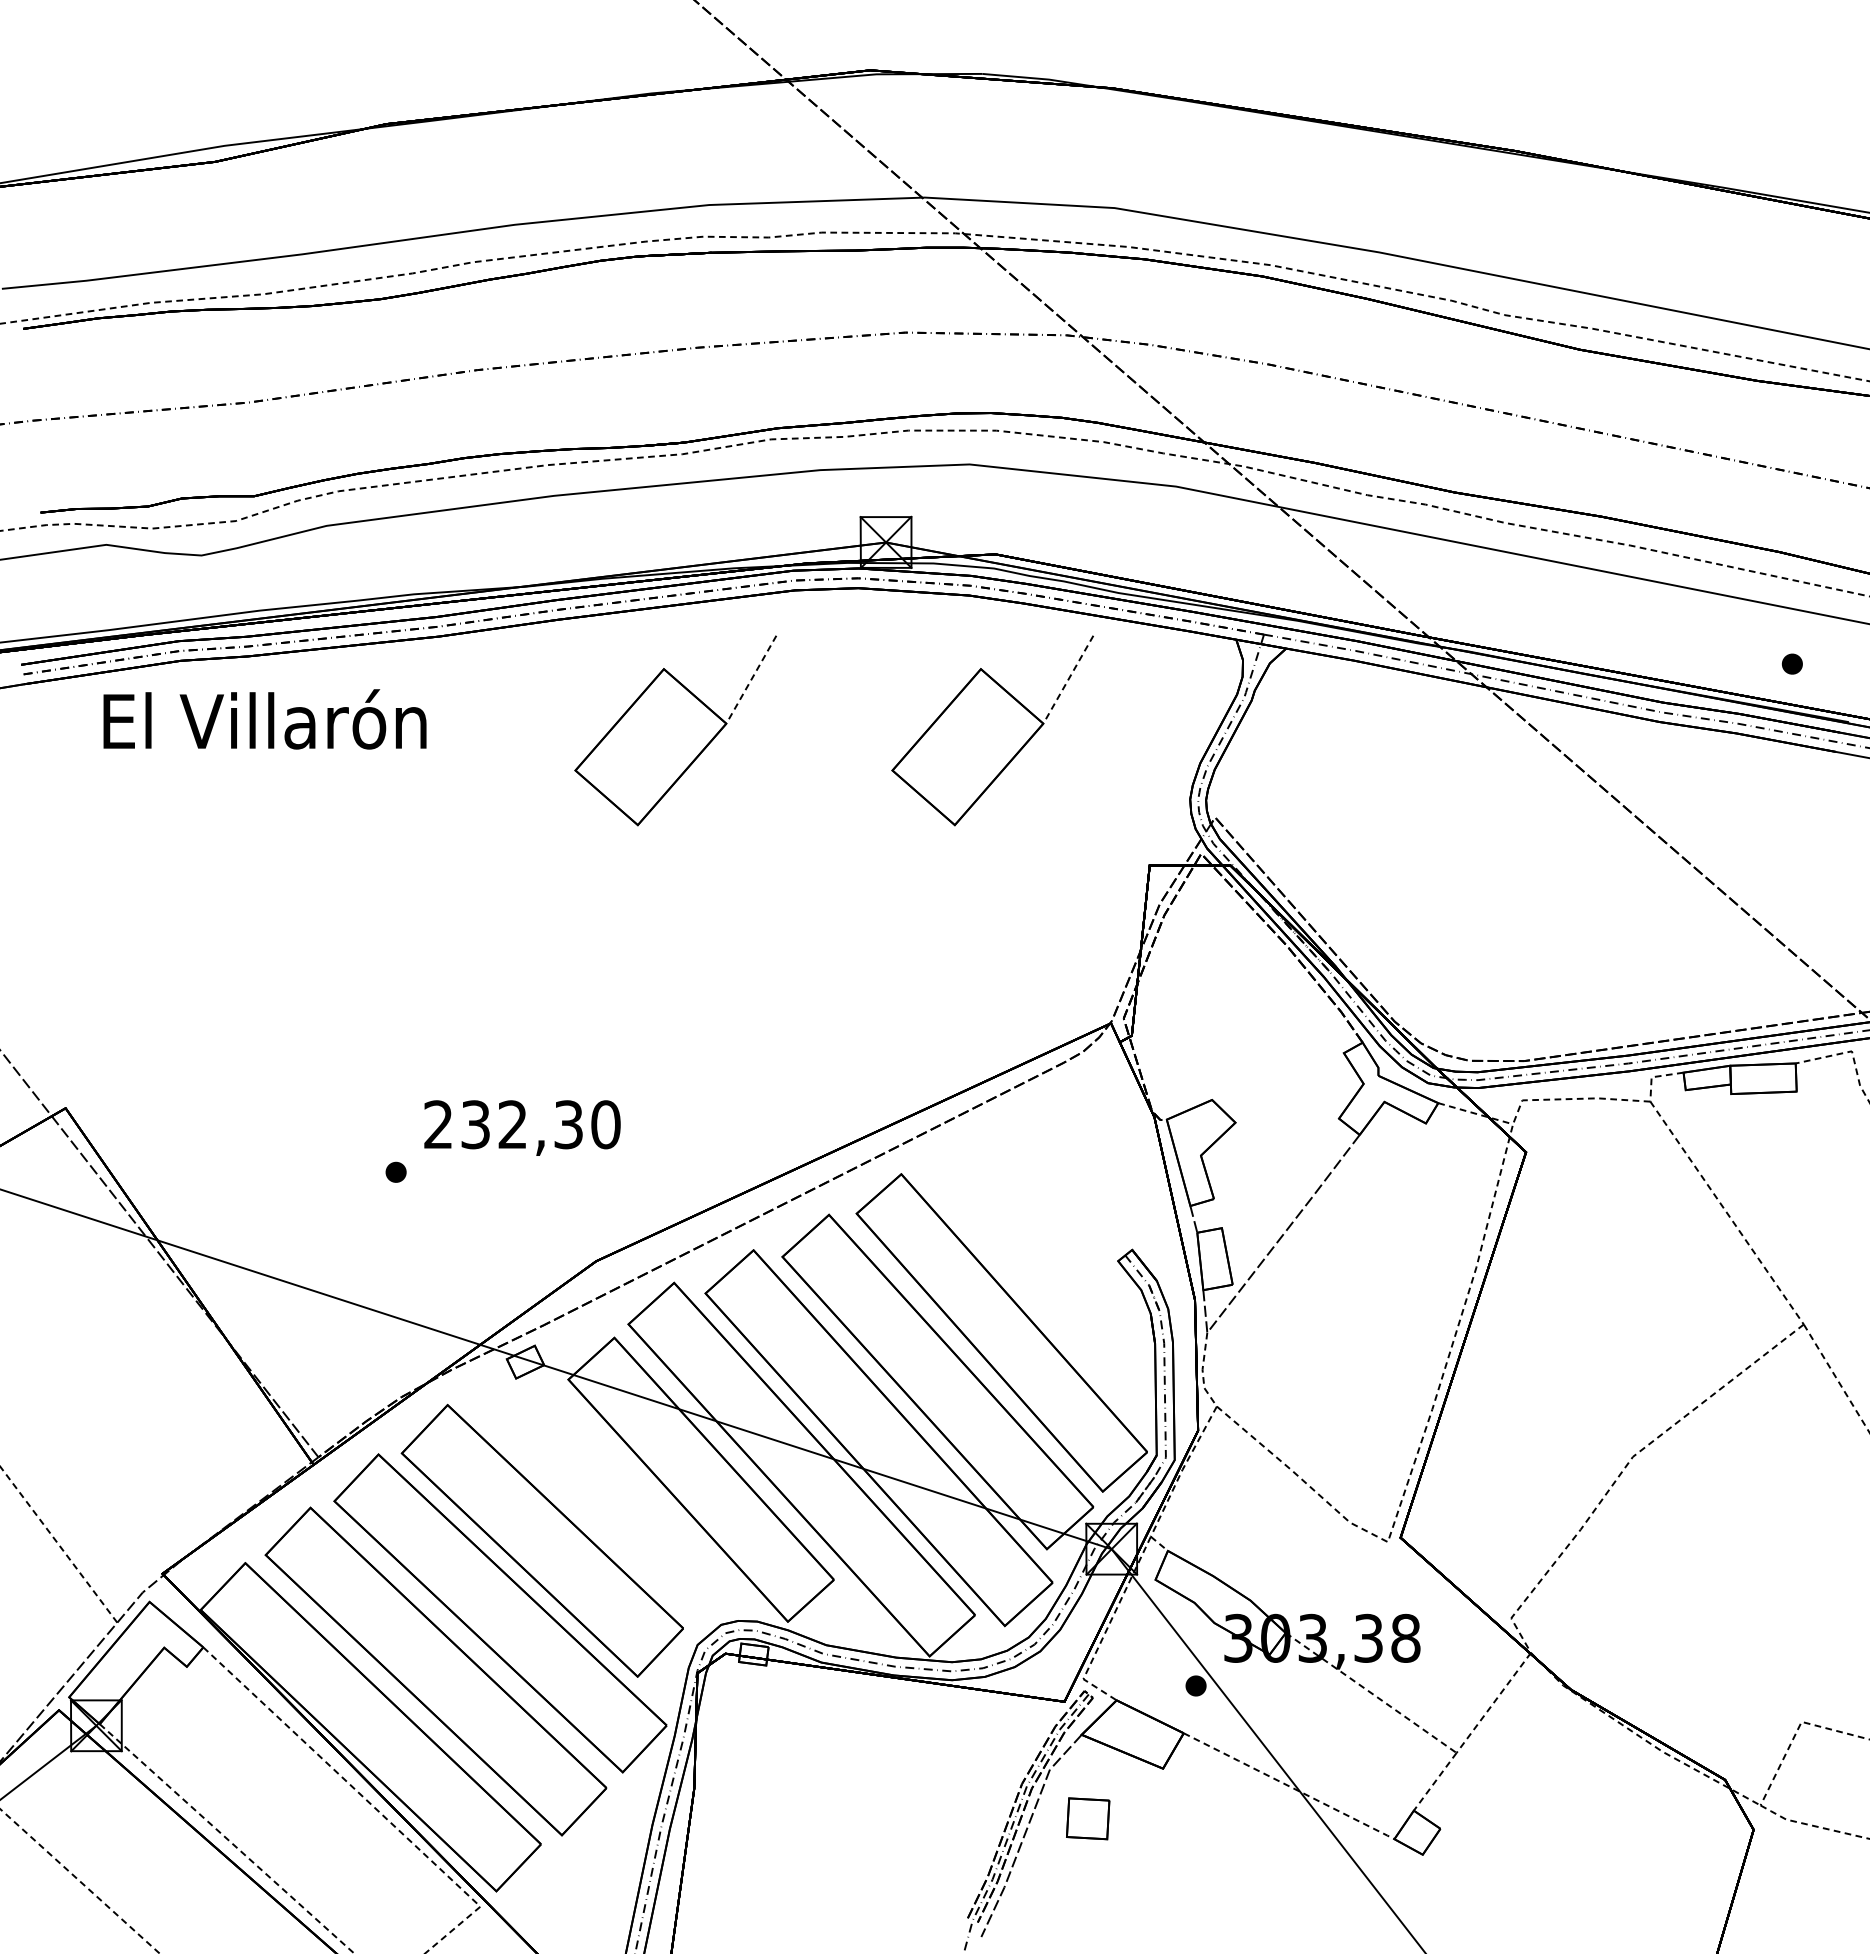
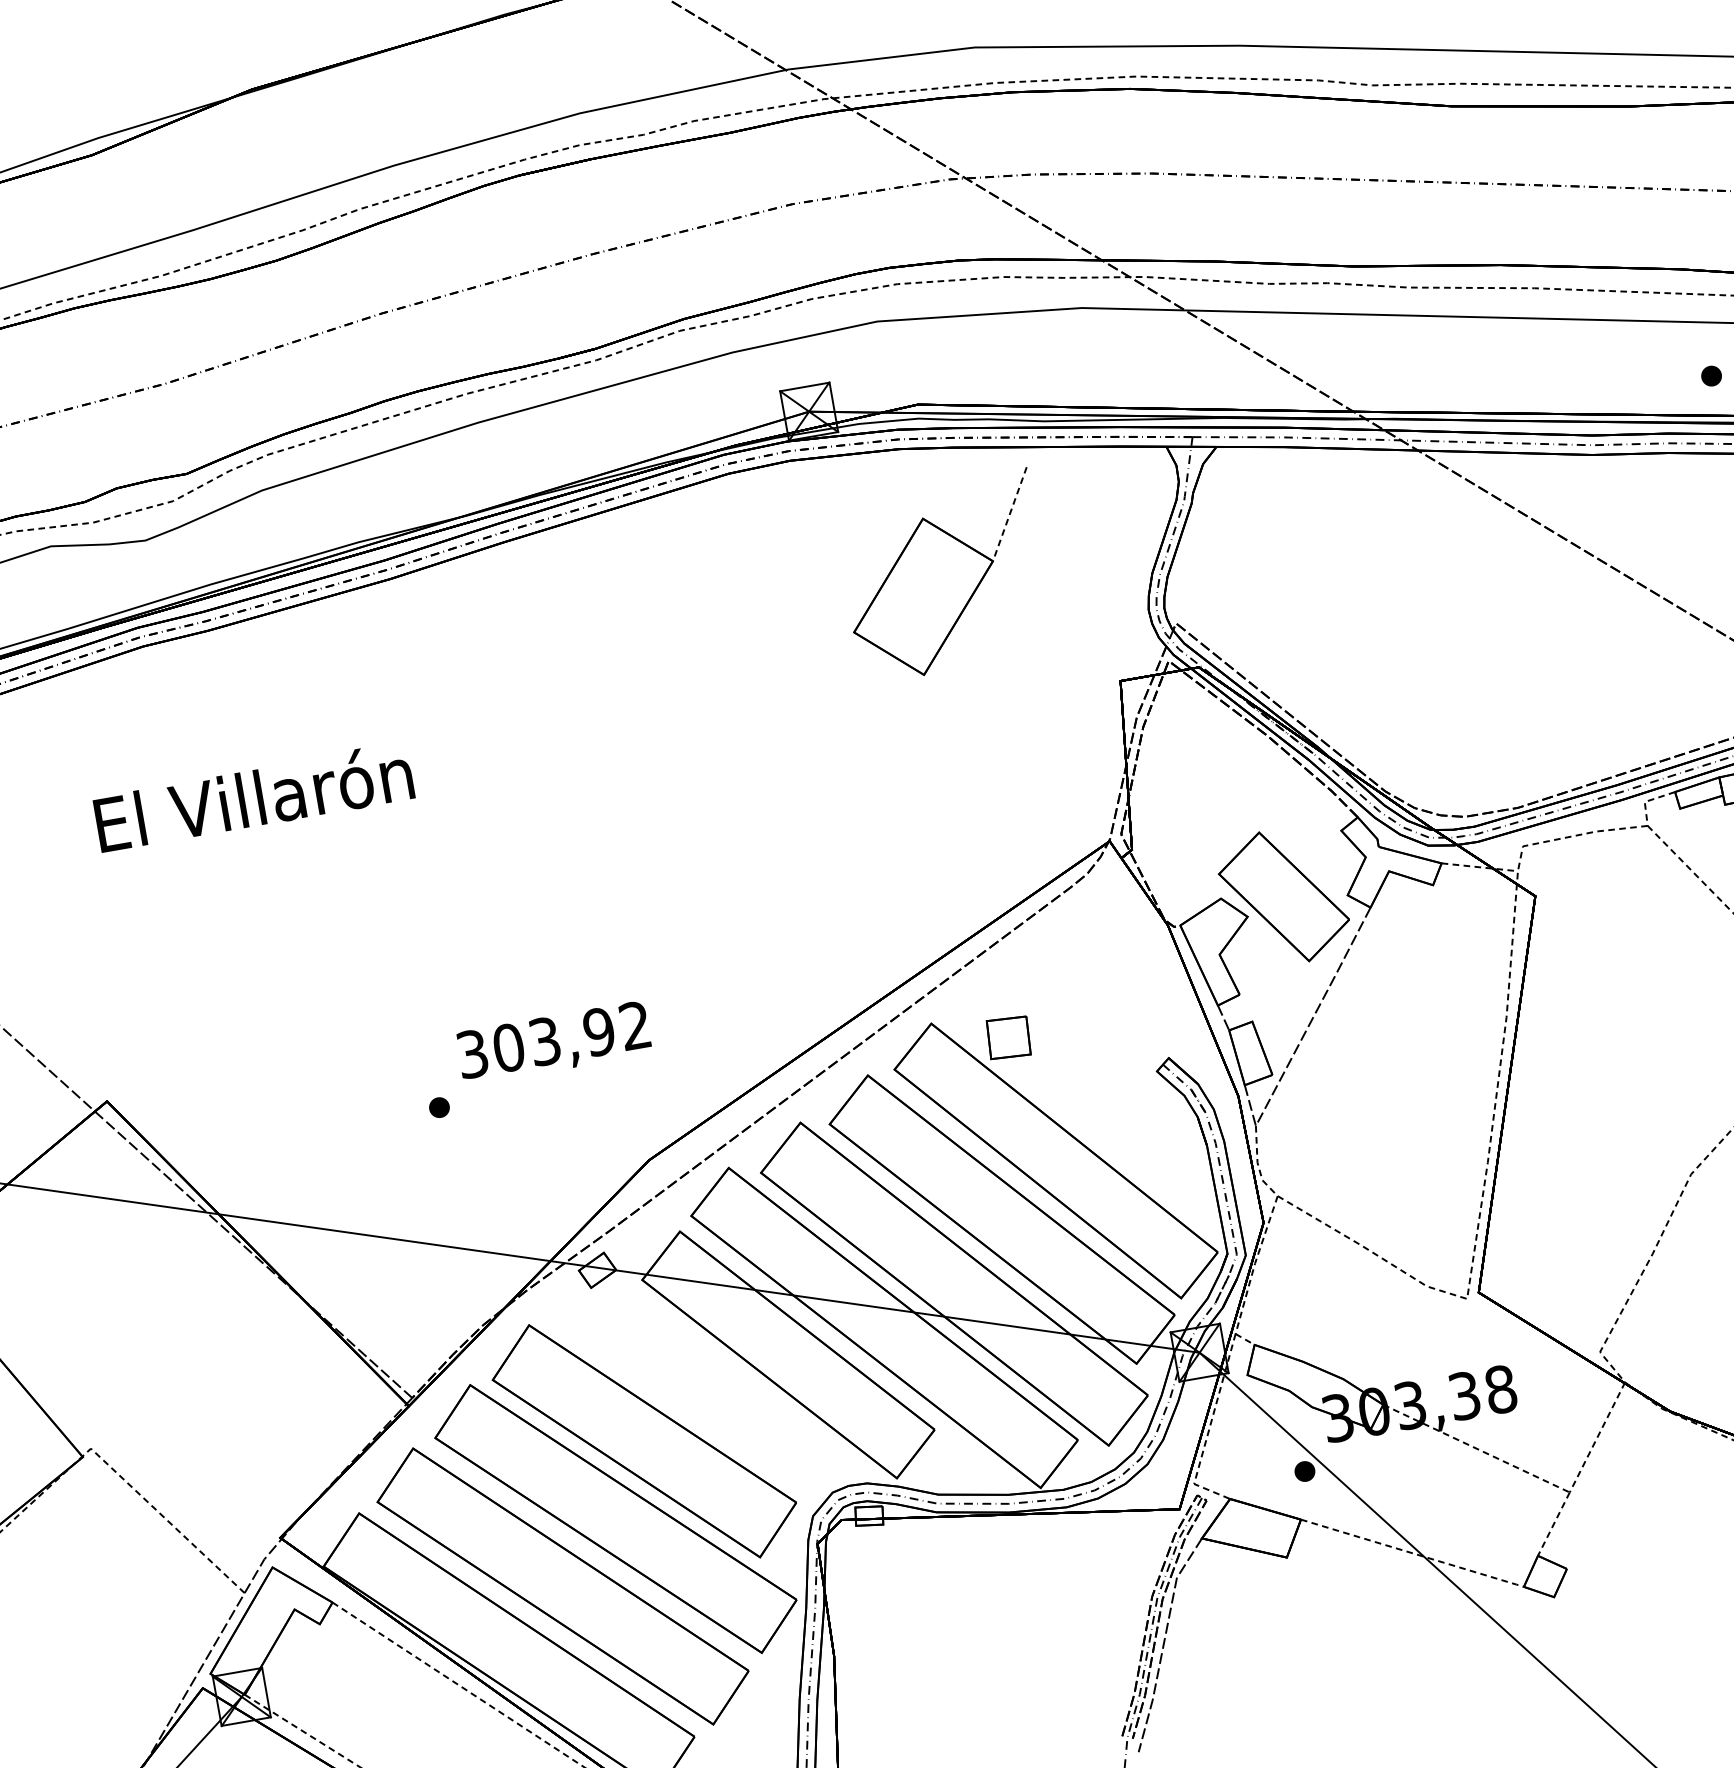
text: (264, 719) -> (253, 797), moved
part: (675, 730) -> (636, 630), removed
part: (1275, 1108) -> (1284, 896), added
text: (522, 1124) -> (554, 1039), 232,30 -> 303,92
part: (1088, 1818) -> (1009, 1037), moved

